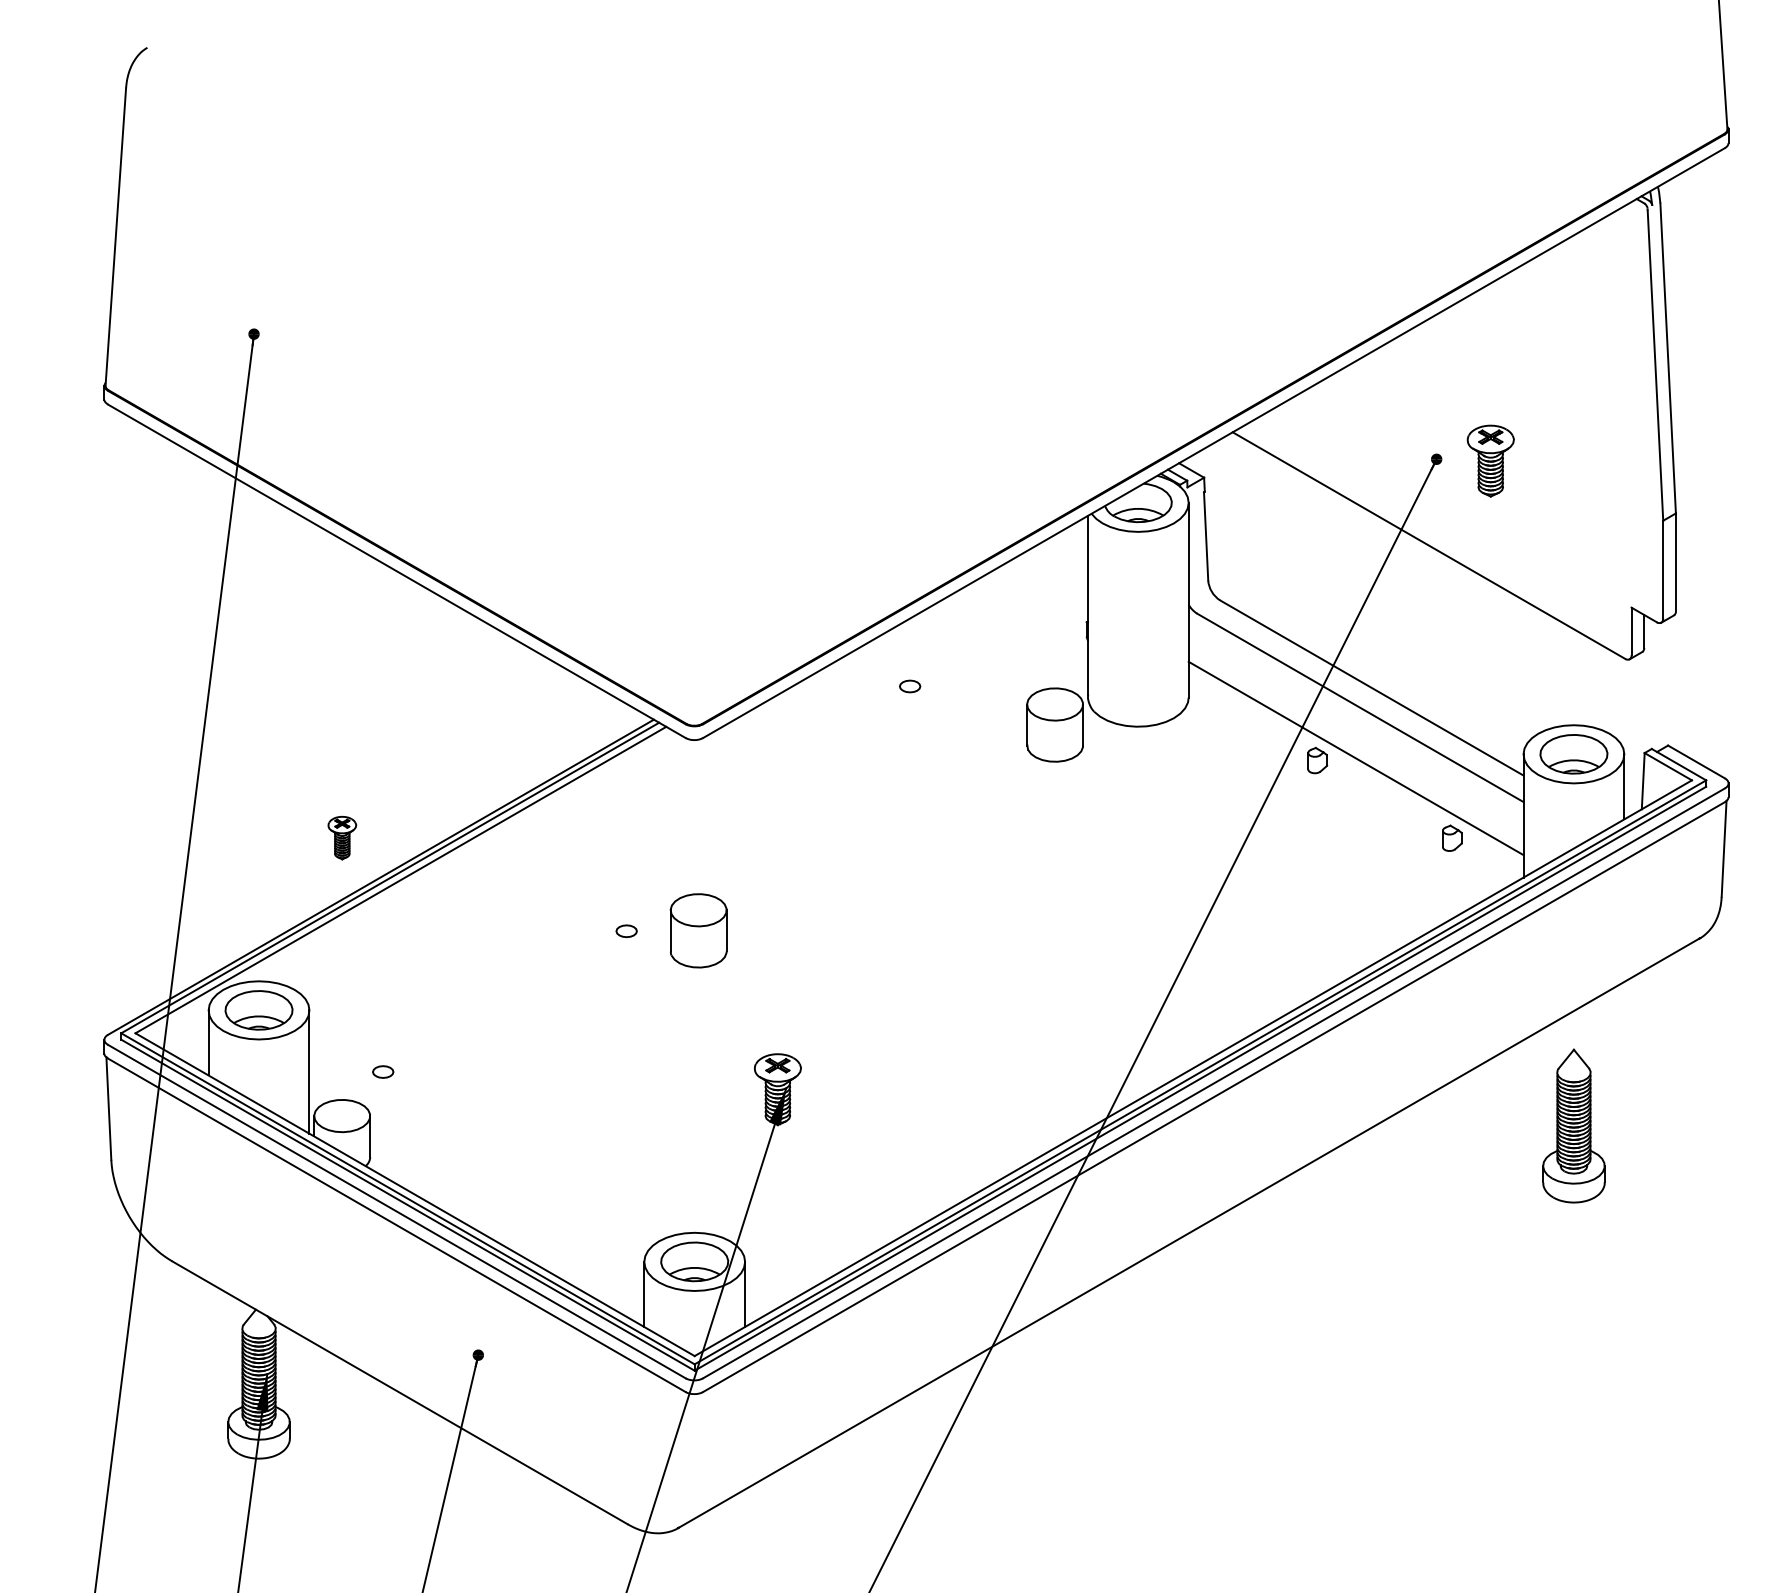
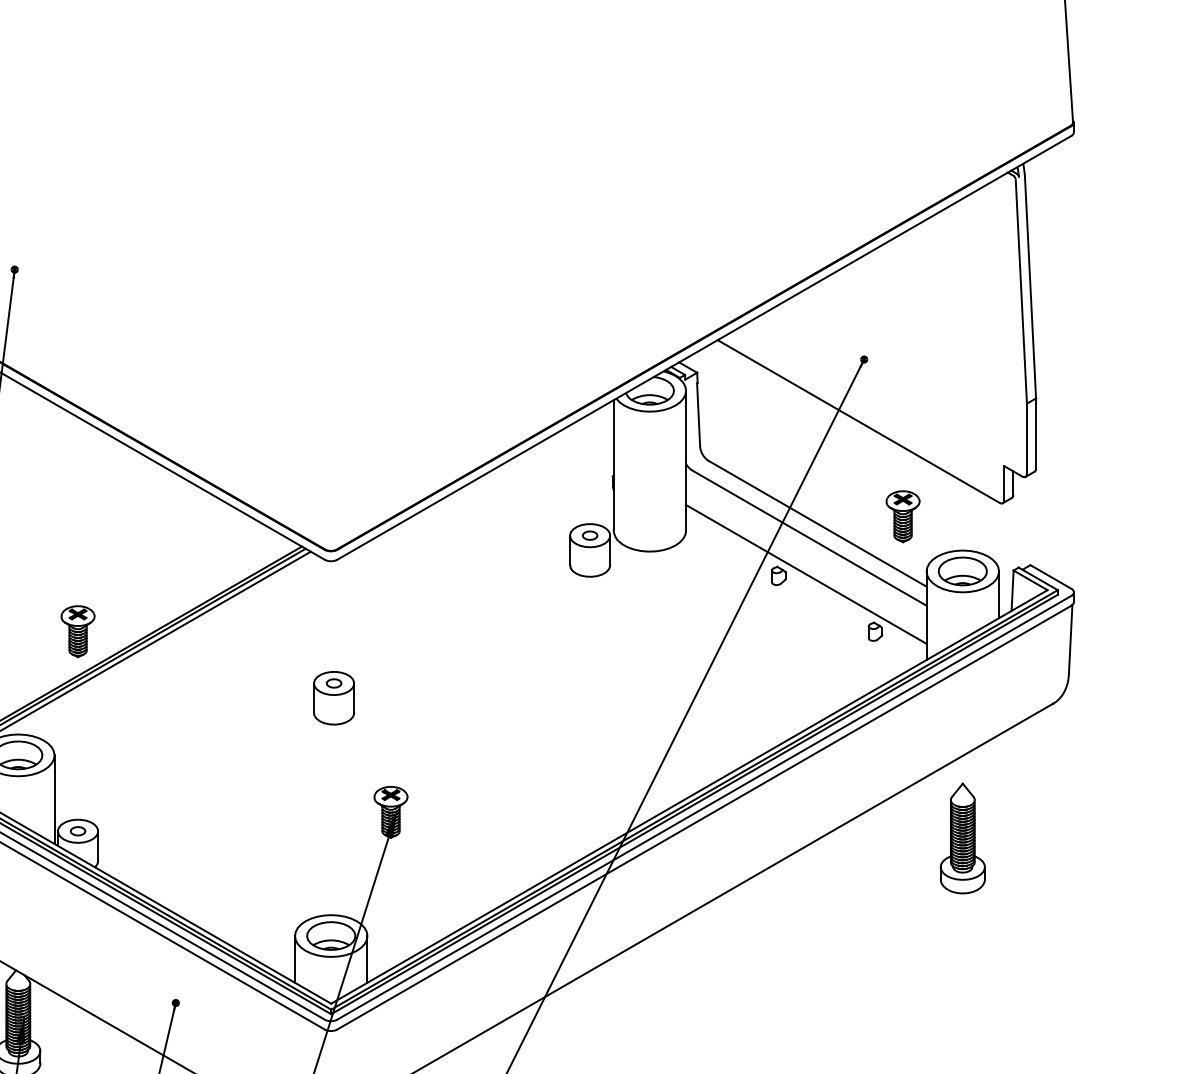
part: (1490, 460) -> (902, 516), moved
part: (910, 686) -> (590, 535), moved
part: (342, 837) -> (78, 631), size x1.67
part: (626, 931) -> (333, 683), moved
part: (383, 1071) -> (78, 830), moved

